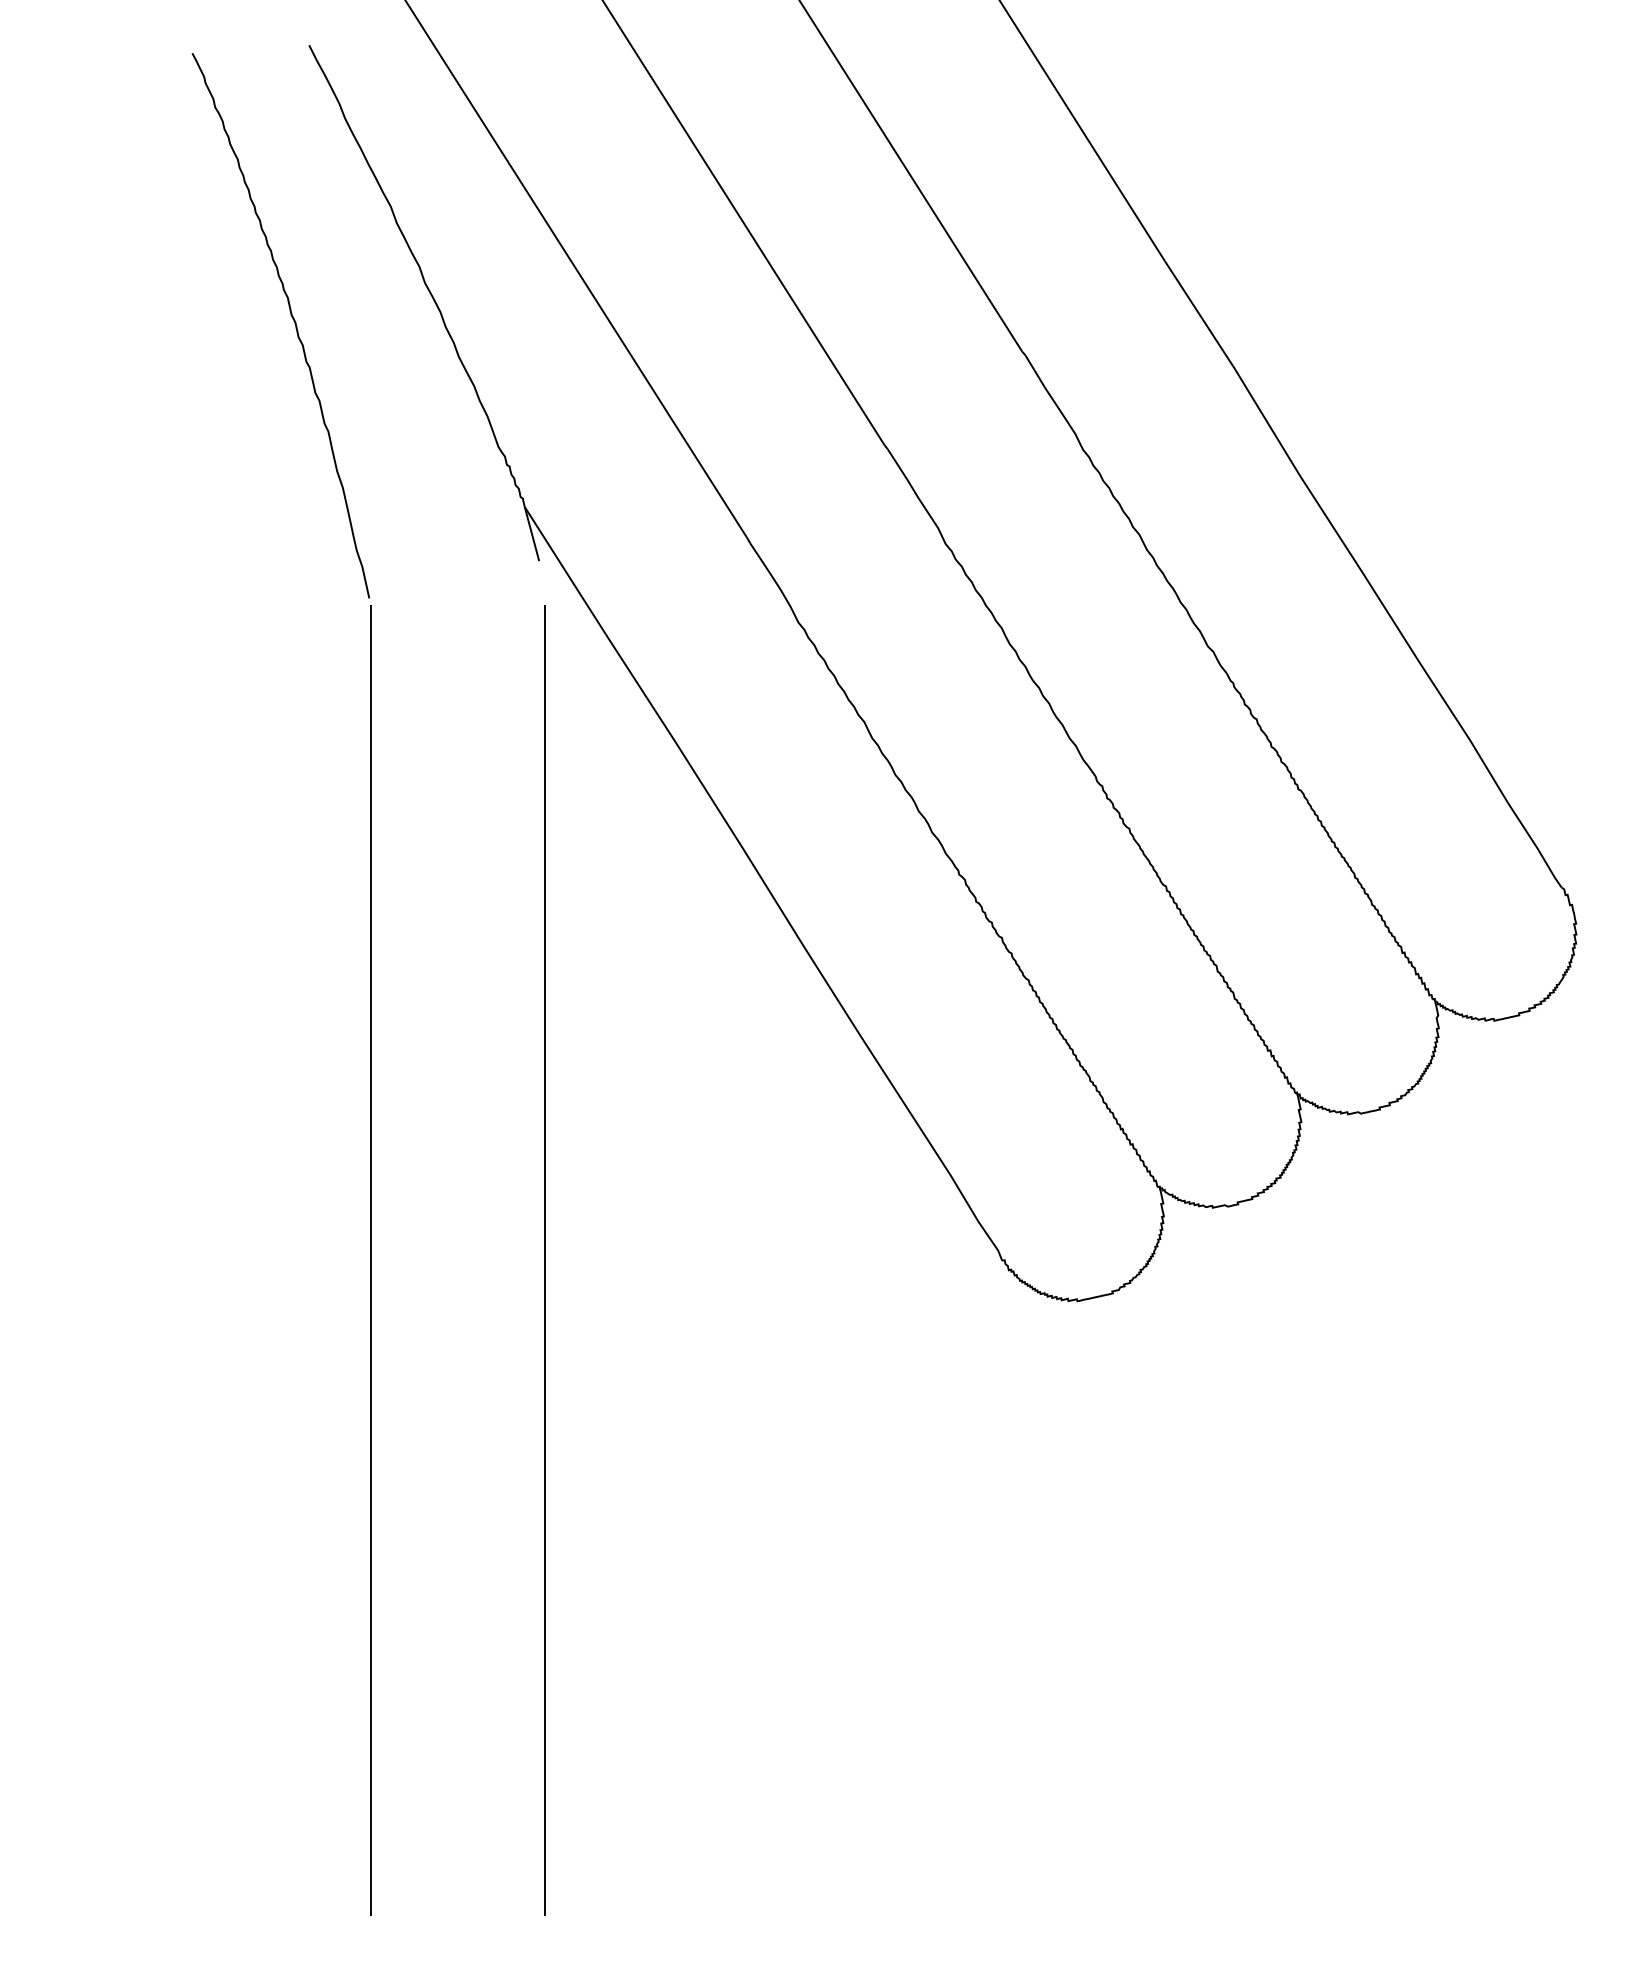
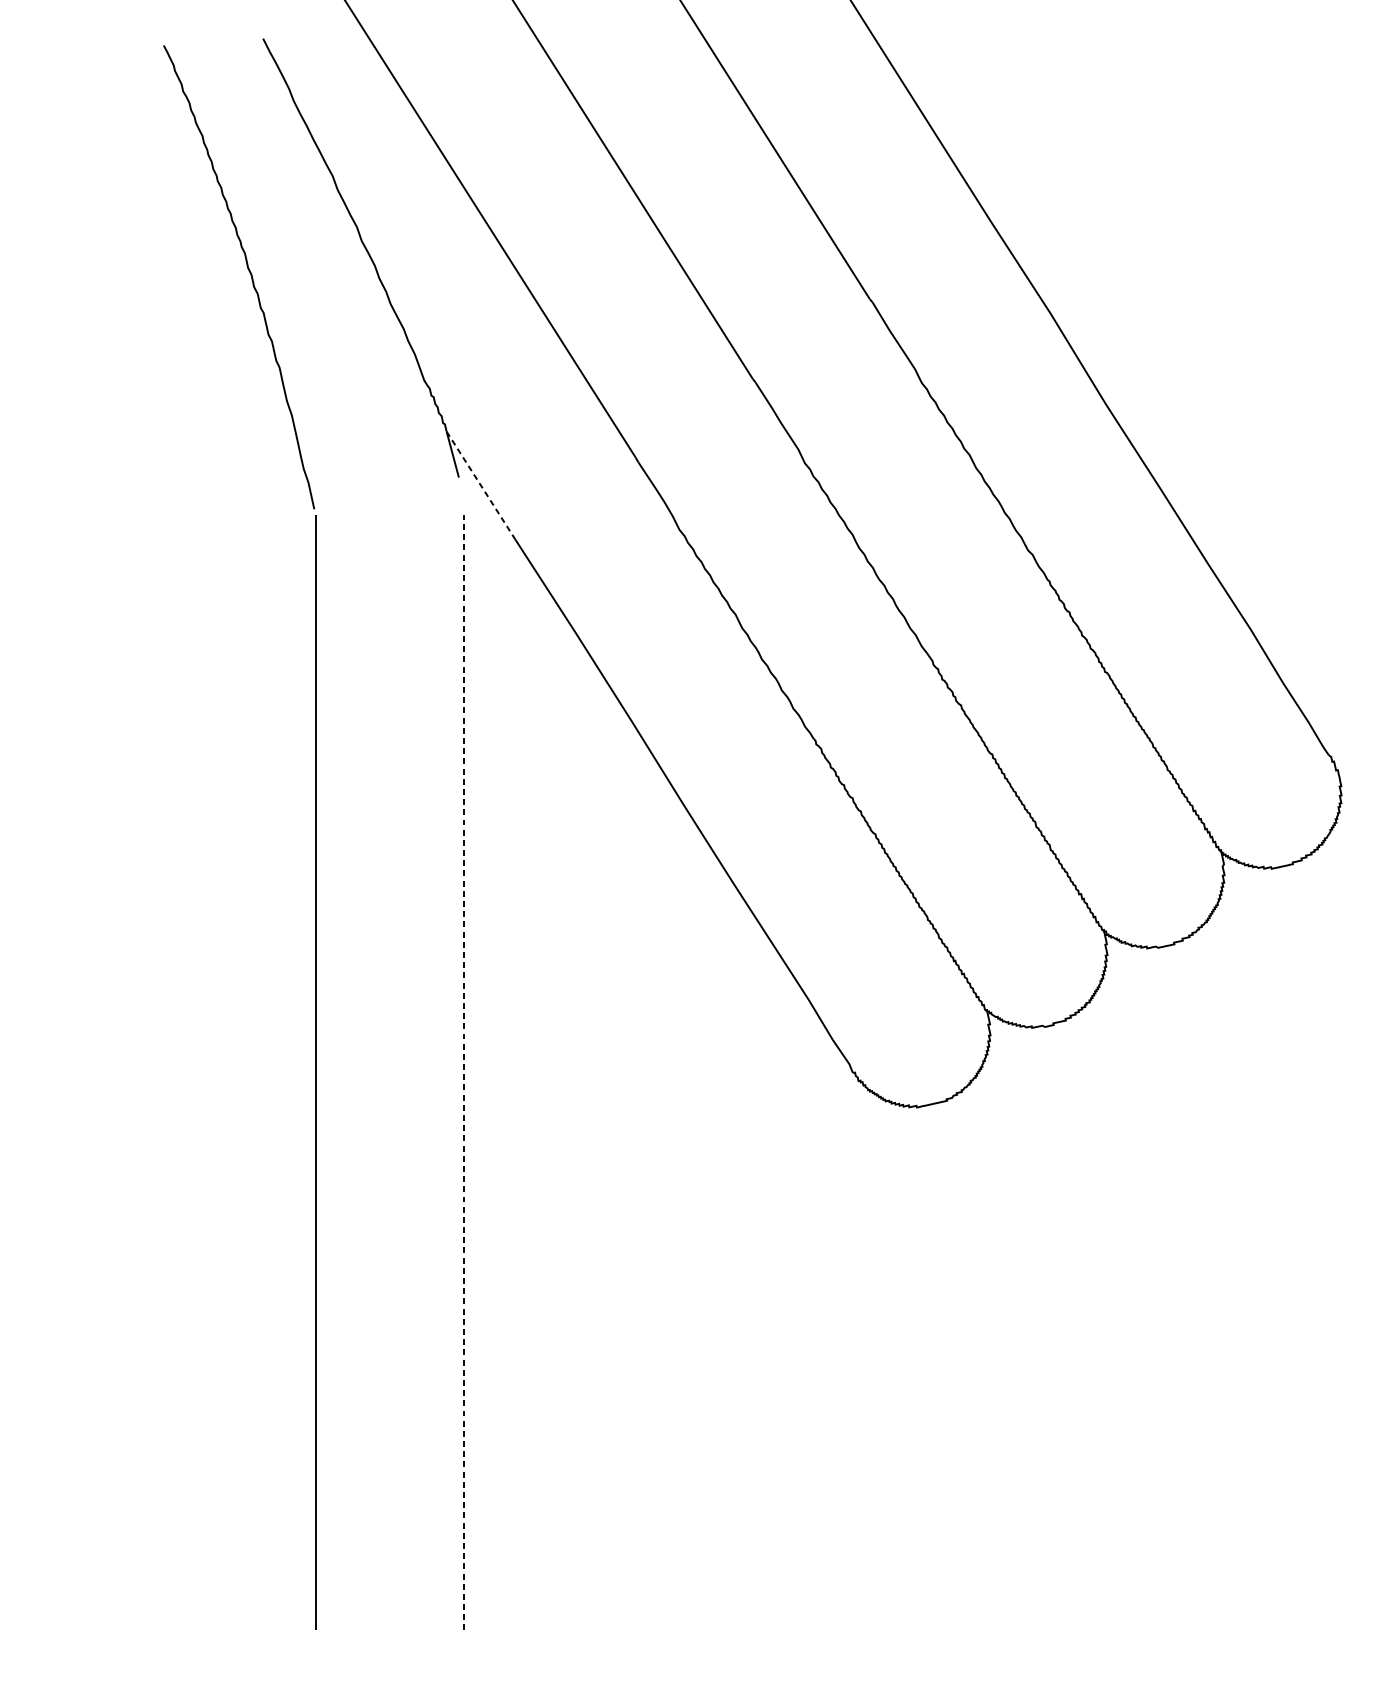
line: (565, 571) -> (481, 486), solid -> dashed
line: (545, 1260) -> (464, 1072), solid -> dashed

